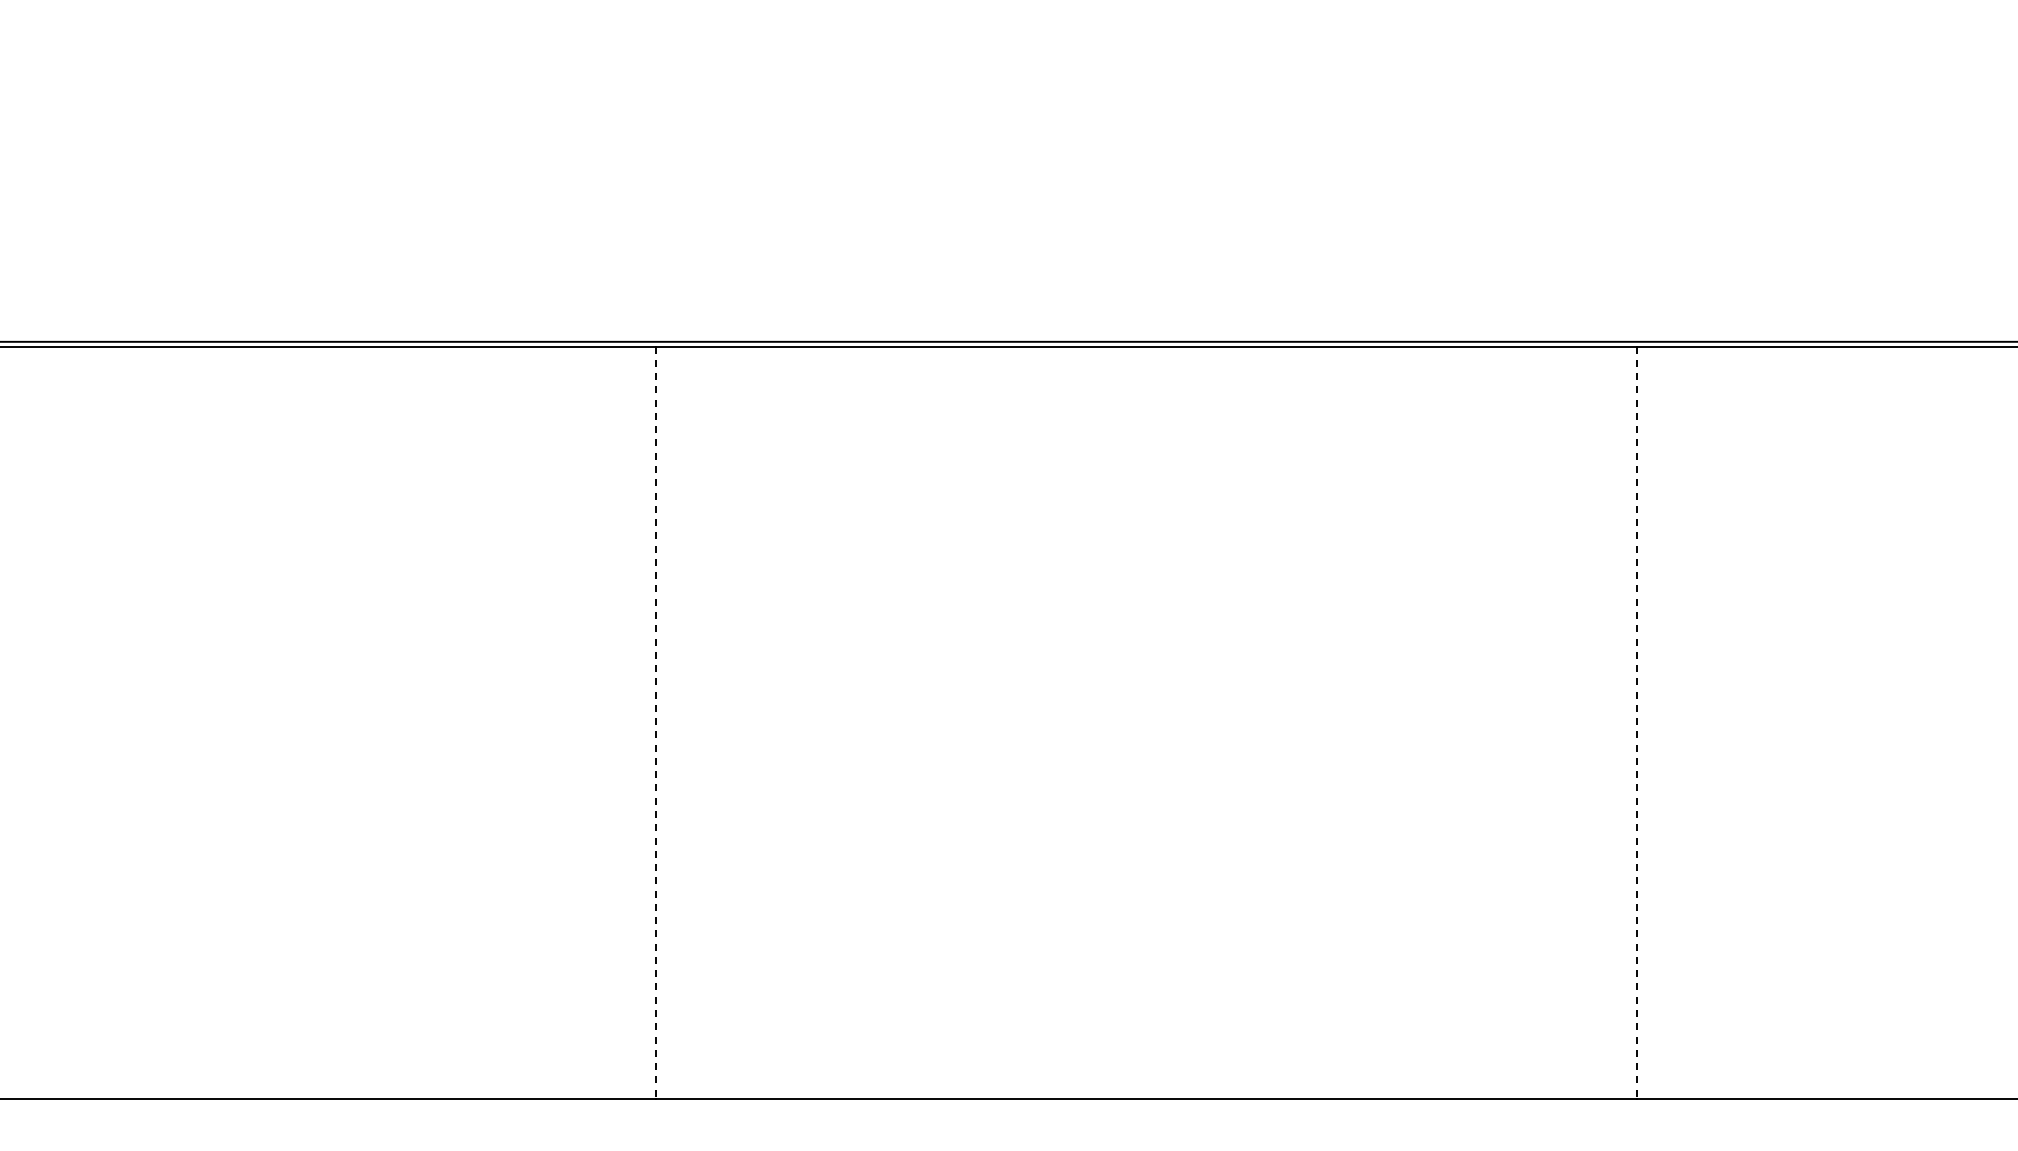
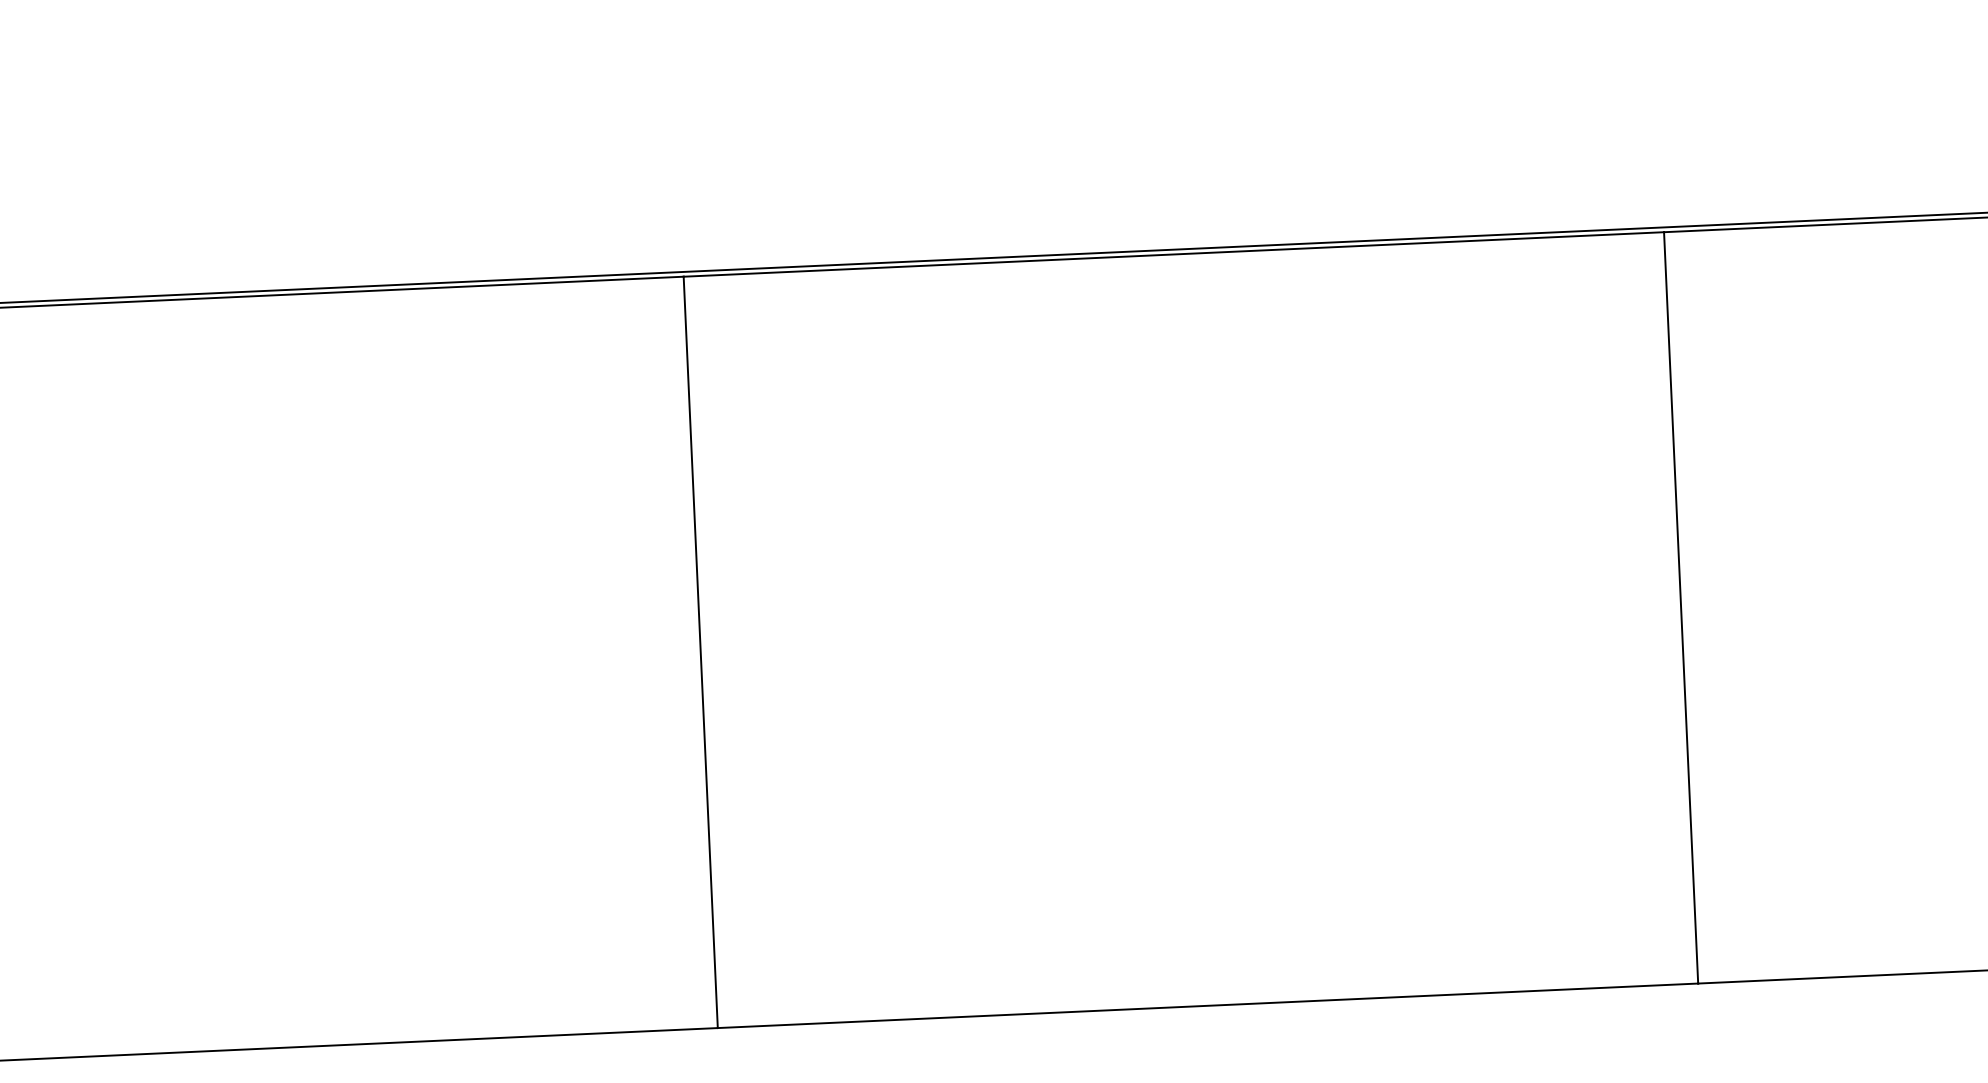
line: (655, 723) -> (700, 653), dashed -> solid
line: (1637, 723) -> (1681, 608), dashed -> solid

